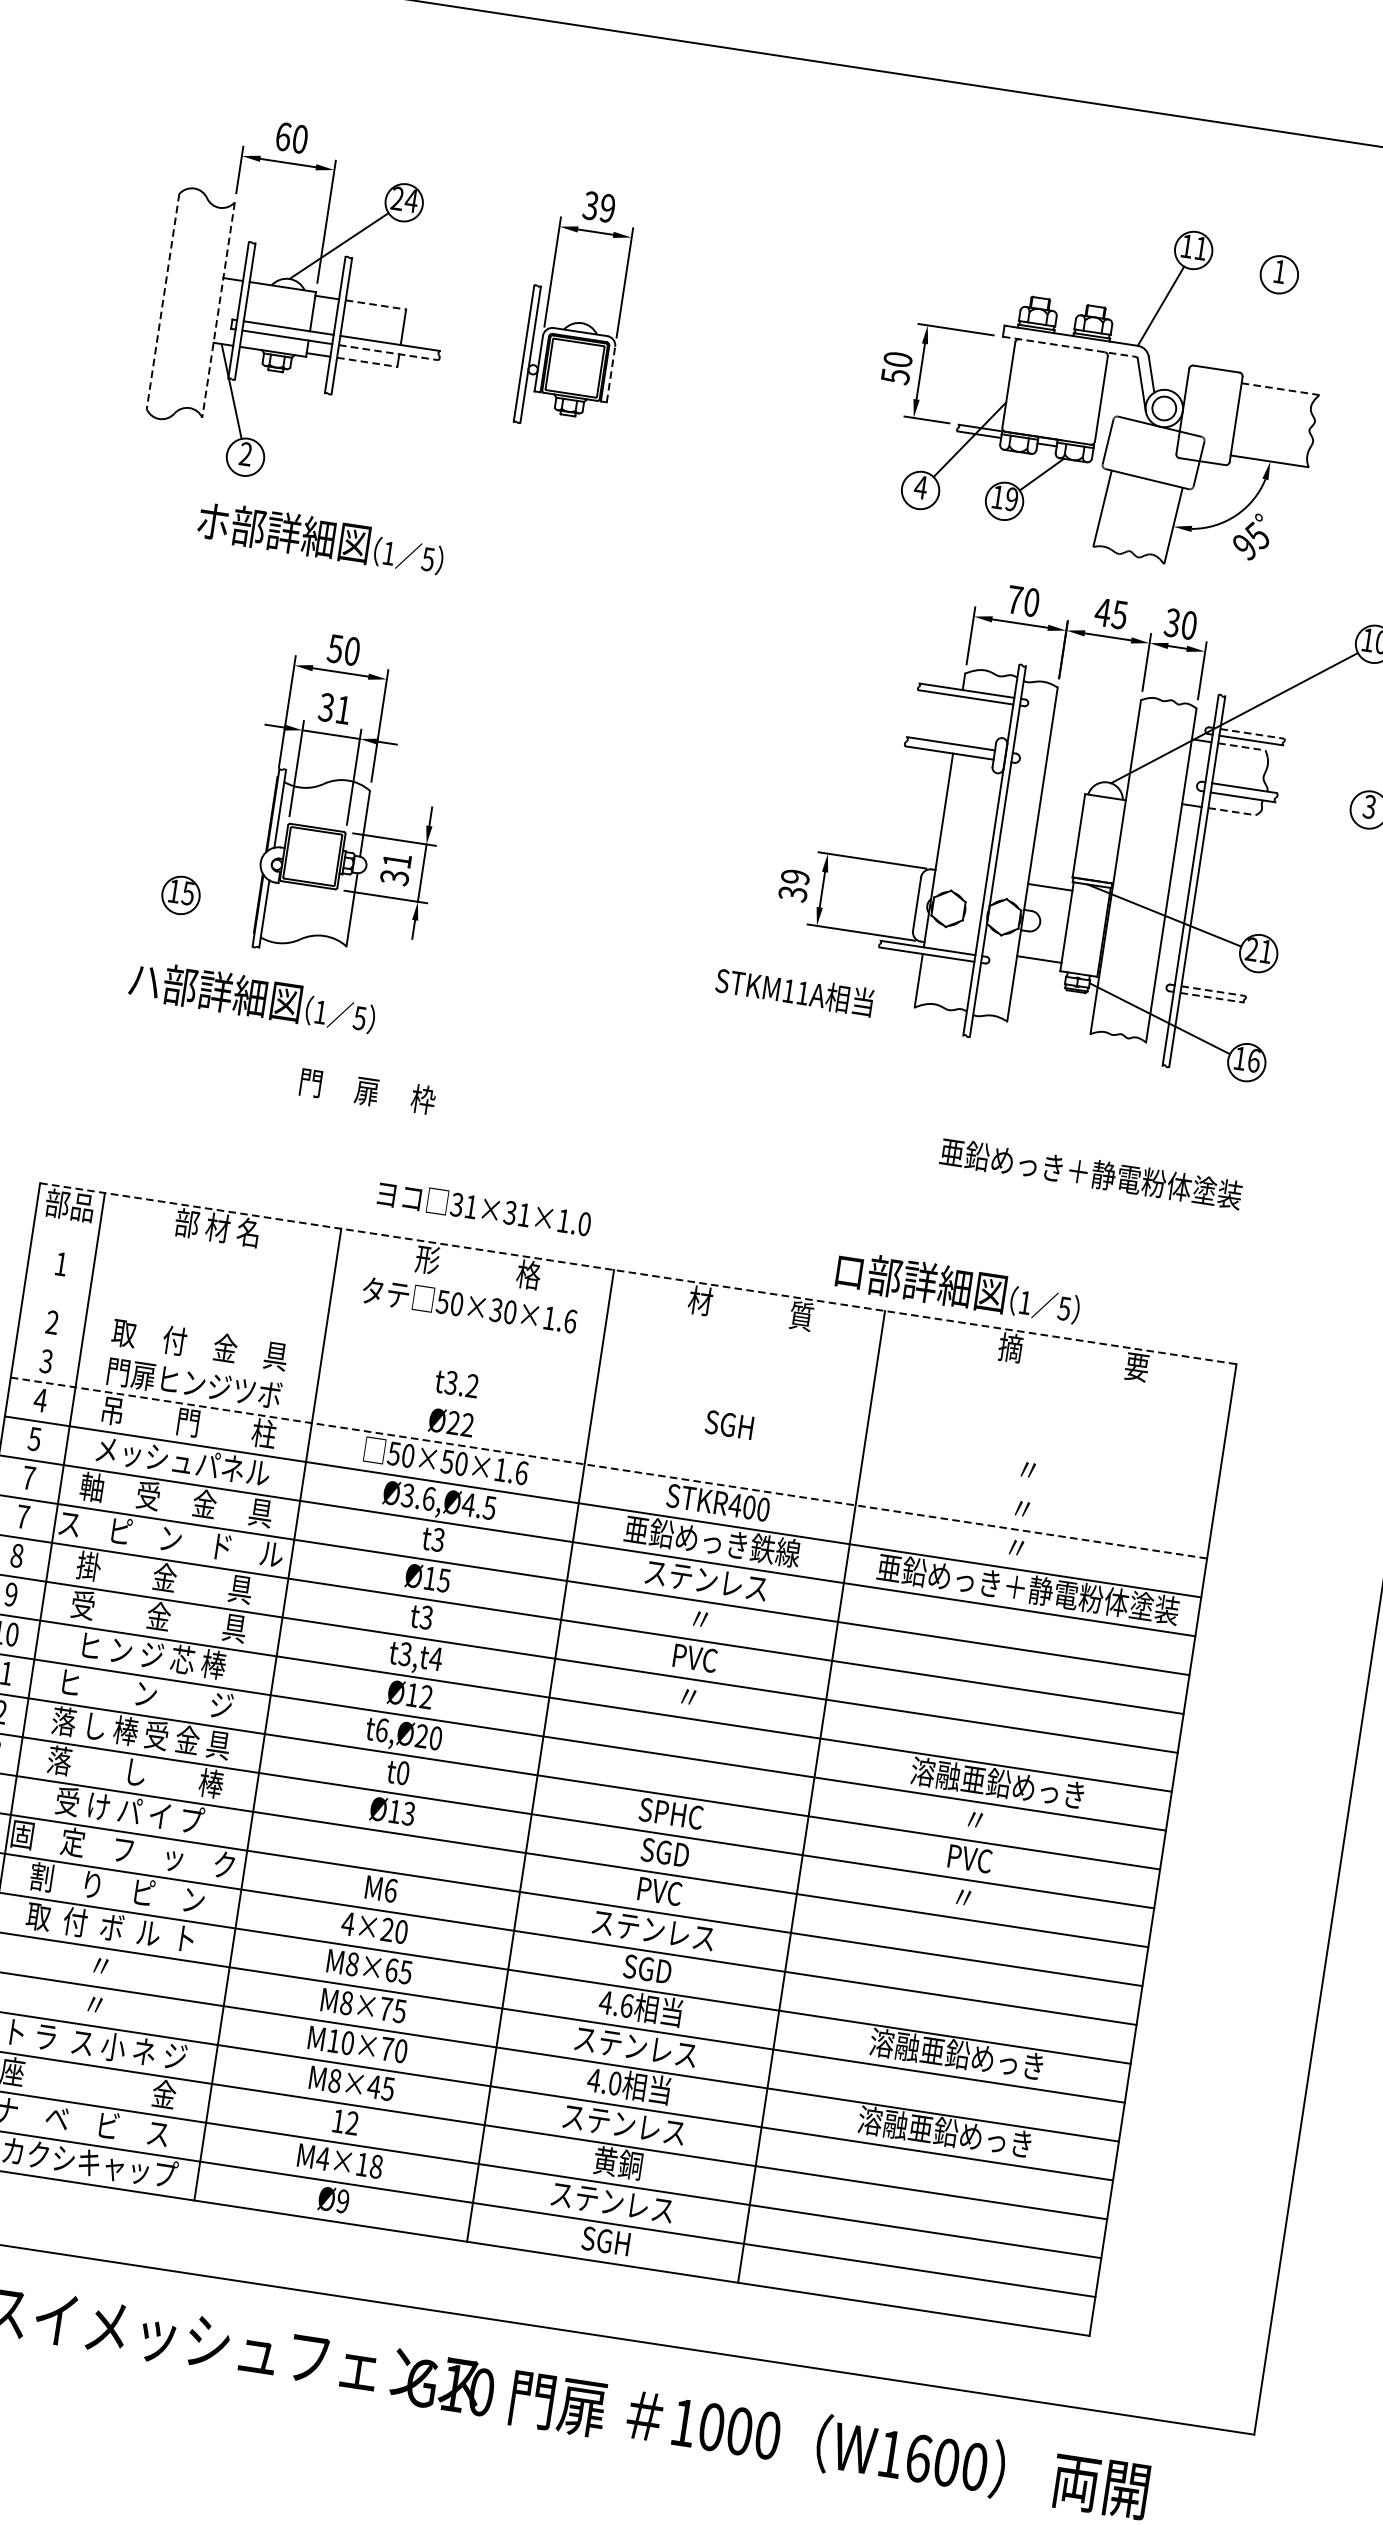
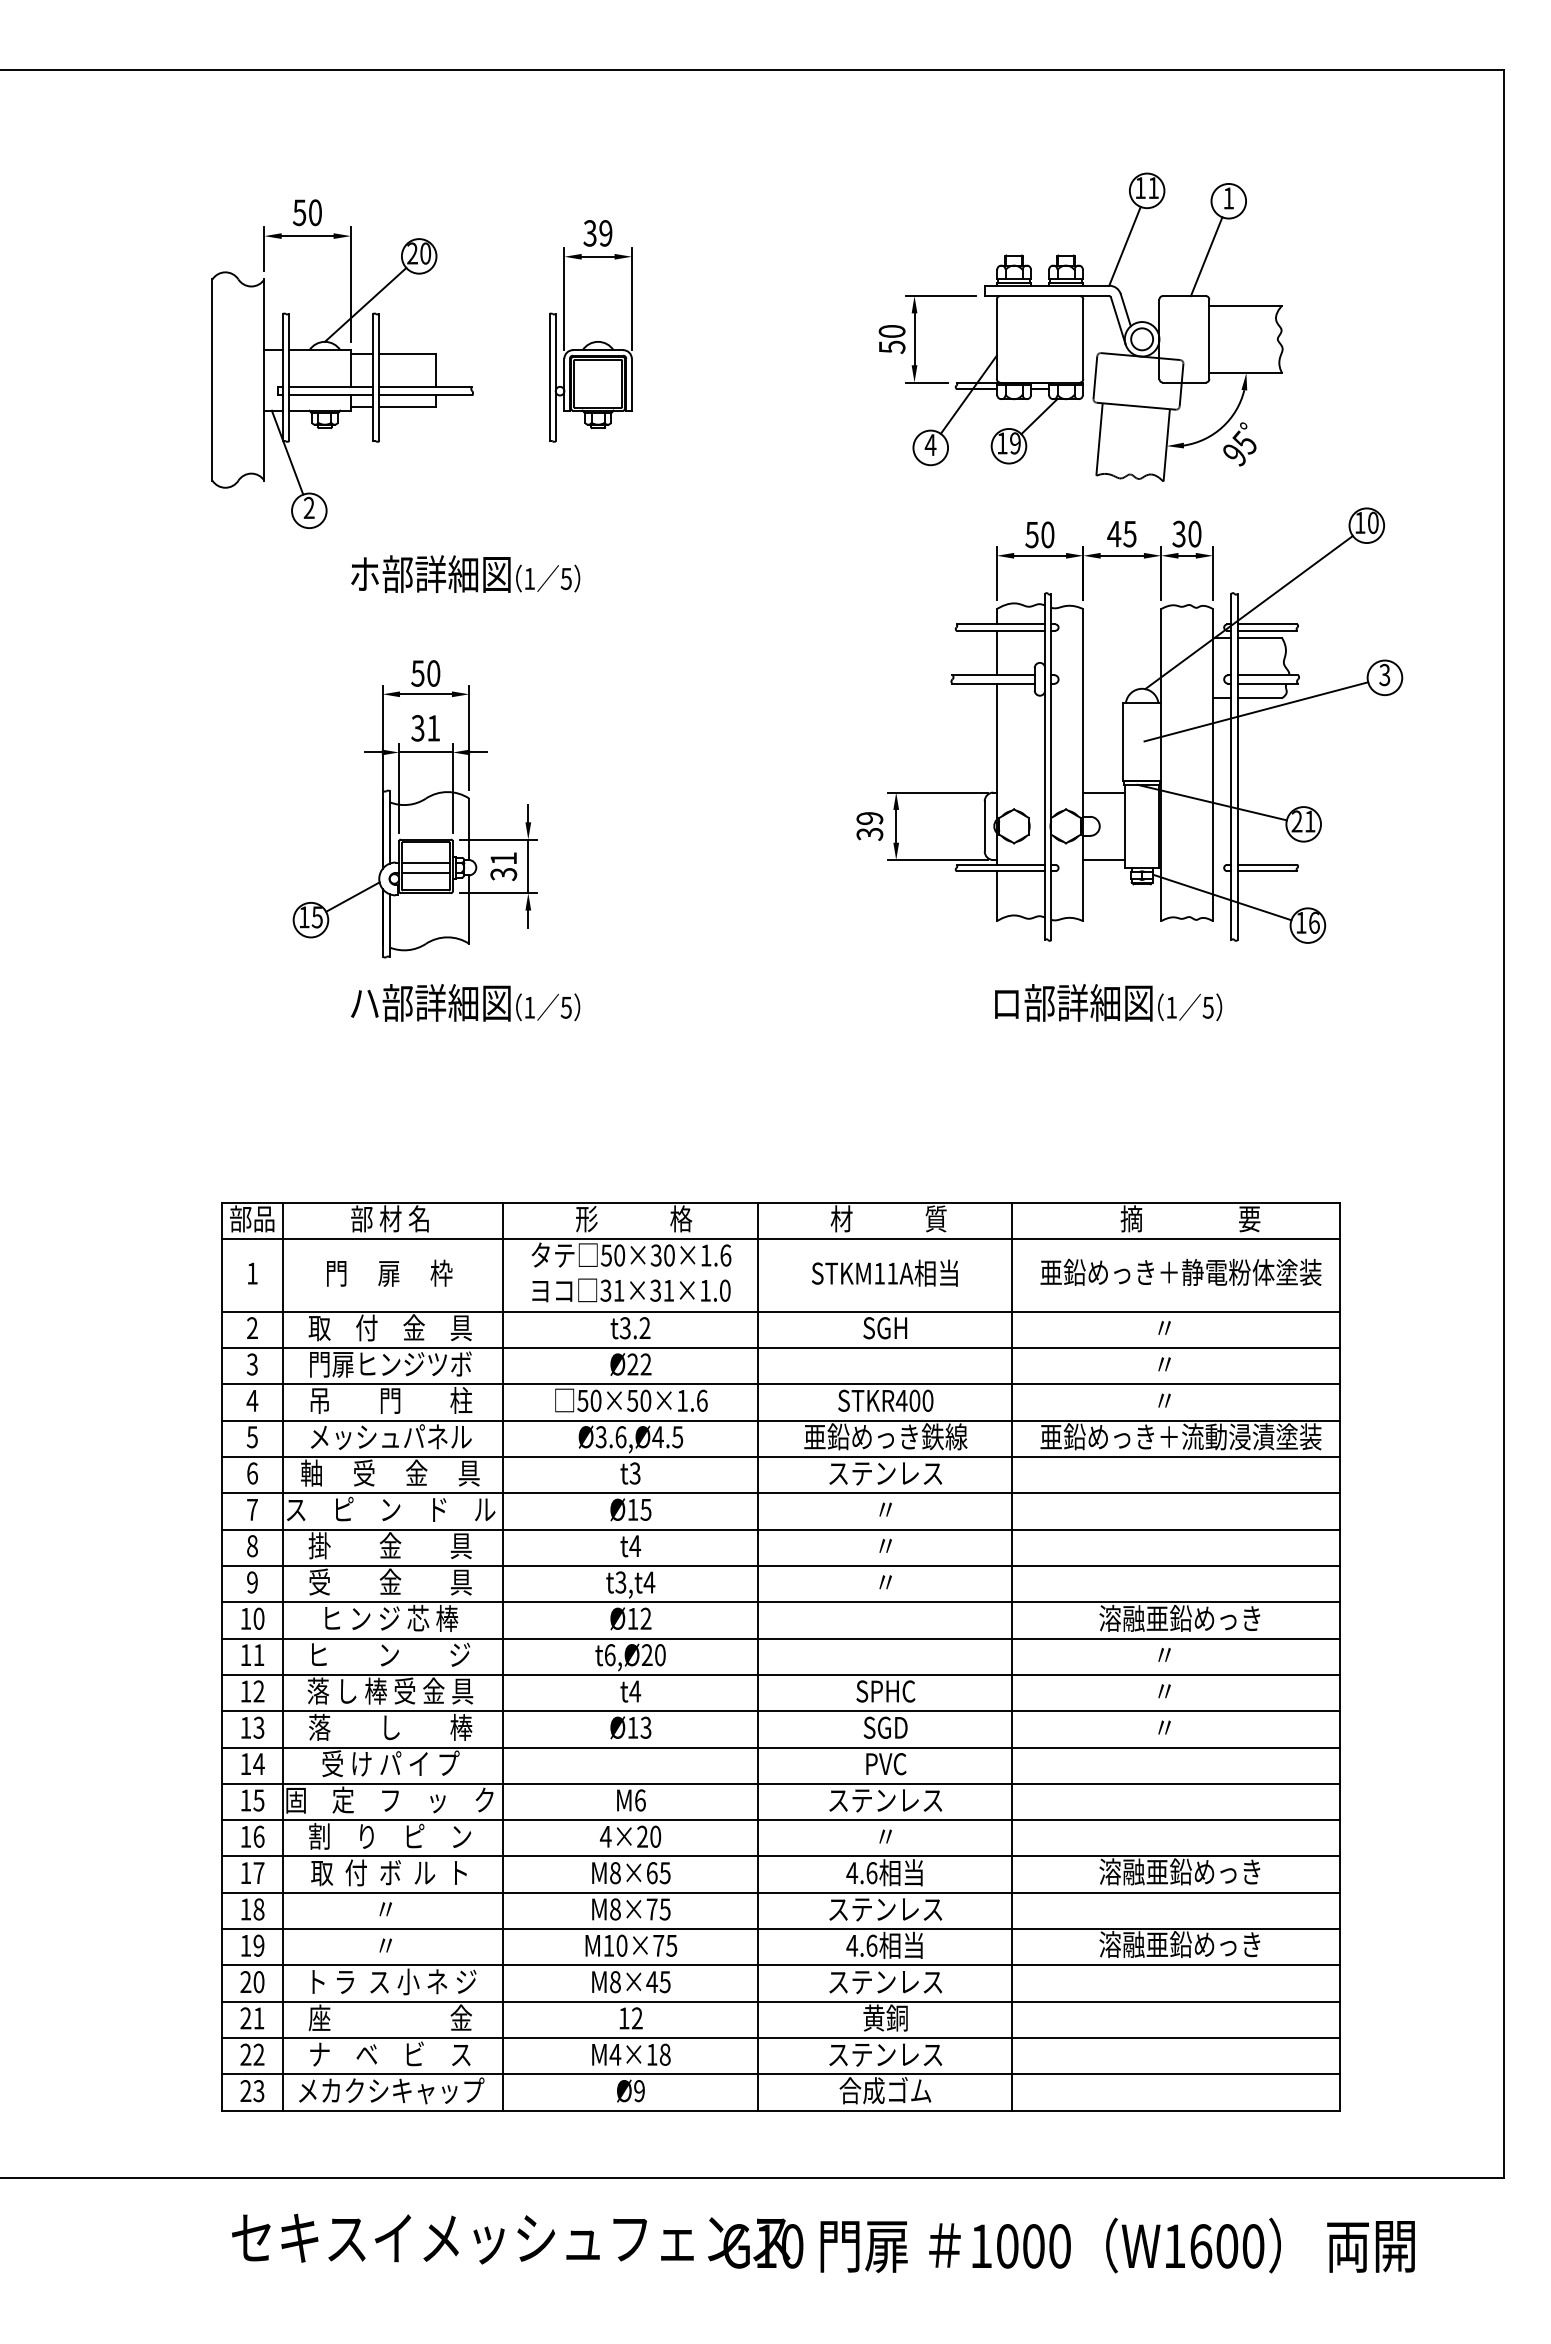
text: (283, 136) -> (299, 212), 60 -> 50
text: (411, 200) -> (425, 253), 24 -> 20
line: (162, 302) -> (212, 380), dashed -> solid
line: (375, 304) -> (407, 353), dashed -> solid
line: (218, 310) -> (264, 380), dashed -> solid
line: (1246, 330) -> (1206, 256), added
line: (1069, 347) -> (1047, 296), dashed -> solid
line: (388, 352) -> (425, 395), dashed -> solid
line: (367, 362) -> (407, 407), dashed -> solid
line: (610, 374) -> (631, 384), dashed -> solid
line: (1281, 389) -> (1246, 305), dashed -> solid
text: (320, 538) -> (465, 574), moved
text: (1014, 600) -> (1031, 535), 70 -> 50
line: (957, 720) -> (996, 652), added
line: (1252, 733) -> (1267, 624), dashed -> solid
line: (1242, 746) -> (1260, 637), dashed -> solid
line: (1232, 811) -> (1260, 698), dashed -> solid
line: (1226, 825) -> (1256, 711), added
line: (312, 852) -> (425, 862), added
line: (311, 863) -> (425, 872), added
line: (229, 876) -> (352, 896), added
text: (794, 990) -> (884, 1272), moved
line: (1213, 990) -> (1267, 864), dashed -> solid
text: (252, 996) -> (465, 1002), moved
line: (1212, 998) -> (1267, 871), dashed -> solid
text: (367, 1090) -> (389, 1272), moved
text: (1090, 1172) -> (1180, 1271), moved
text: (484, 1208) -> (631, 1290), moved
line: (638, 1273) -> (781, 1202), dashed -> solid
text: (958, 1287) -> (1108, 1002), moved
line: (632, 1312) -> (781, 1238), added
line: (621, 1390) -> (781, 1311), added
line: (615, 1428) -> (781, 1347), added
line: (609, 1468) -> (781, 1384), dashed -> solid
text: (28, 1478) -> (252, 1473), 7 -> 6
text: (1079, 1596) -> (1228, 1436), 亜鉛めっき＋静電粉体塗装 -> 亜鉛めっき＋流動浸漬塗装
text: (426, 1618) -> (635, 1546), t3 -> t4
text: (695, 1658) -> (886, 1546), PVC -> 〃
text: (403, 1773) -> (635, 1691), t0 -> t4
text: (970, 1859) -> (1165, 1691), PVC -> 〃
text: (647, 1968) -> (885, 1836), SGD -> 〃
text: (400, 2050) -> (671, 1945), M10×70 -> M10×75
text: (614, 2083) -> (871, 1945), 4.0 -> 4.6
text: (606, 2240) -> (885, 2090), SGH -> 合成ゴム

